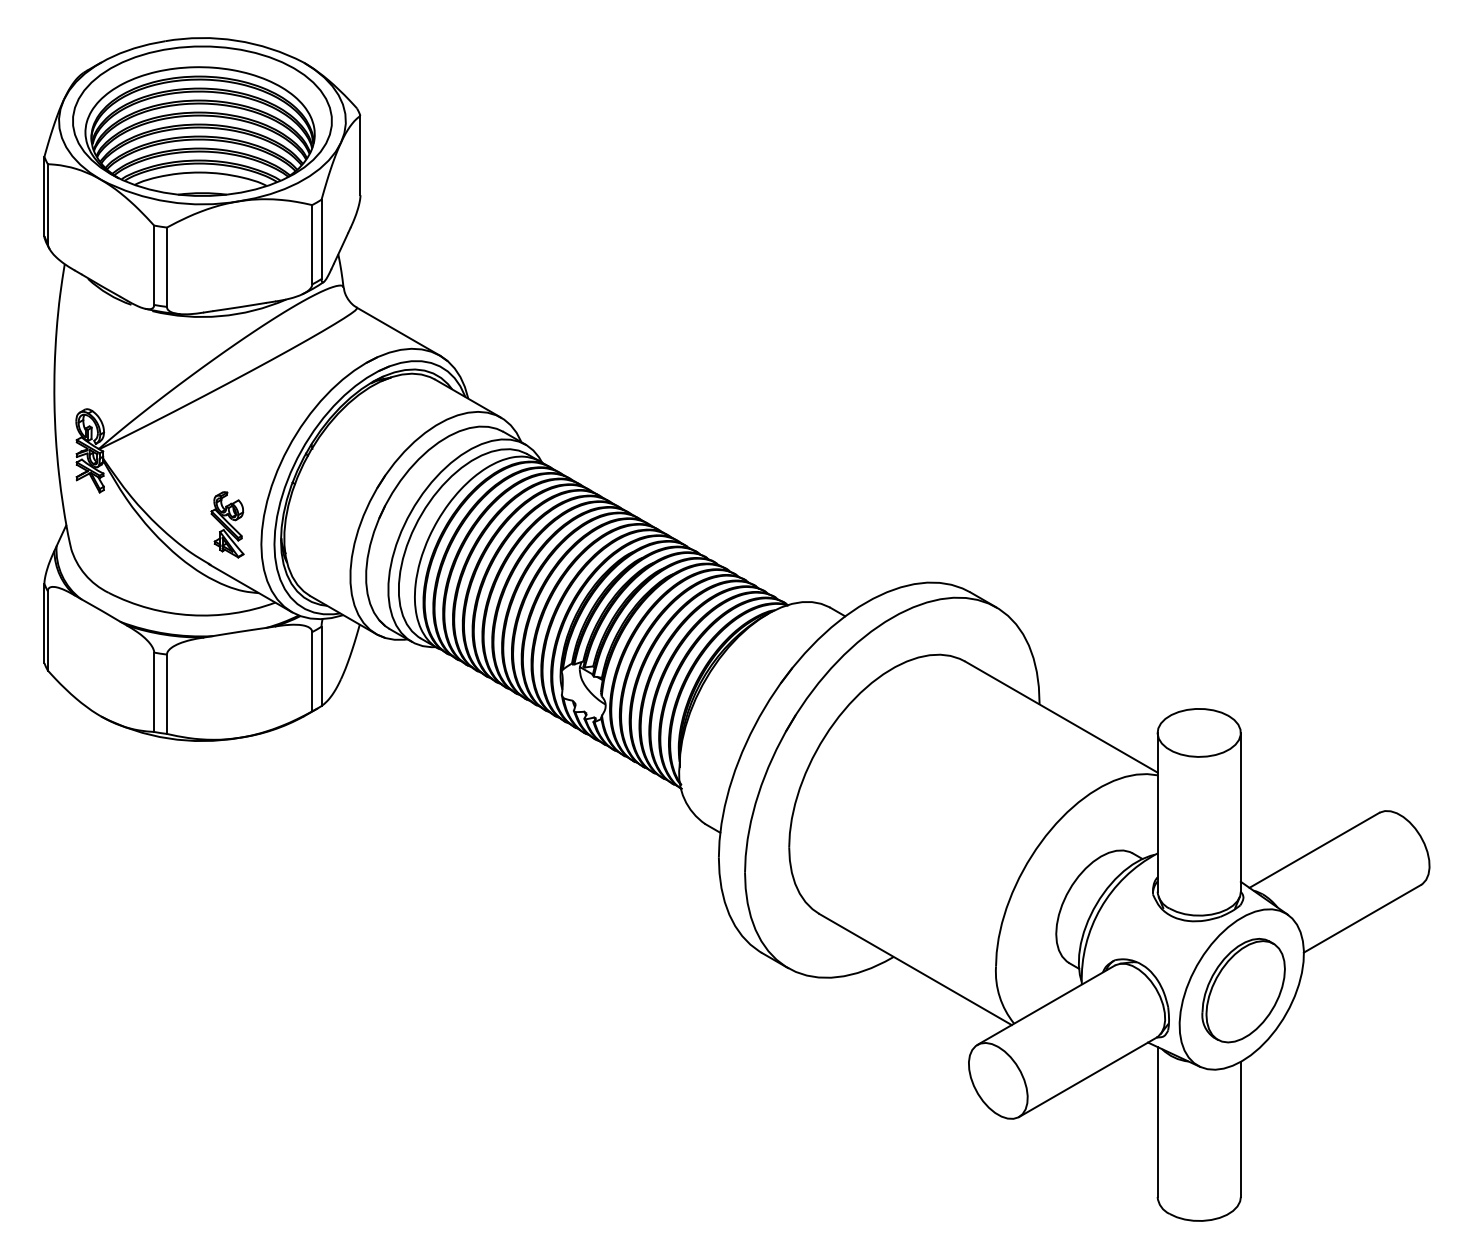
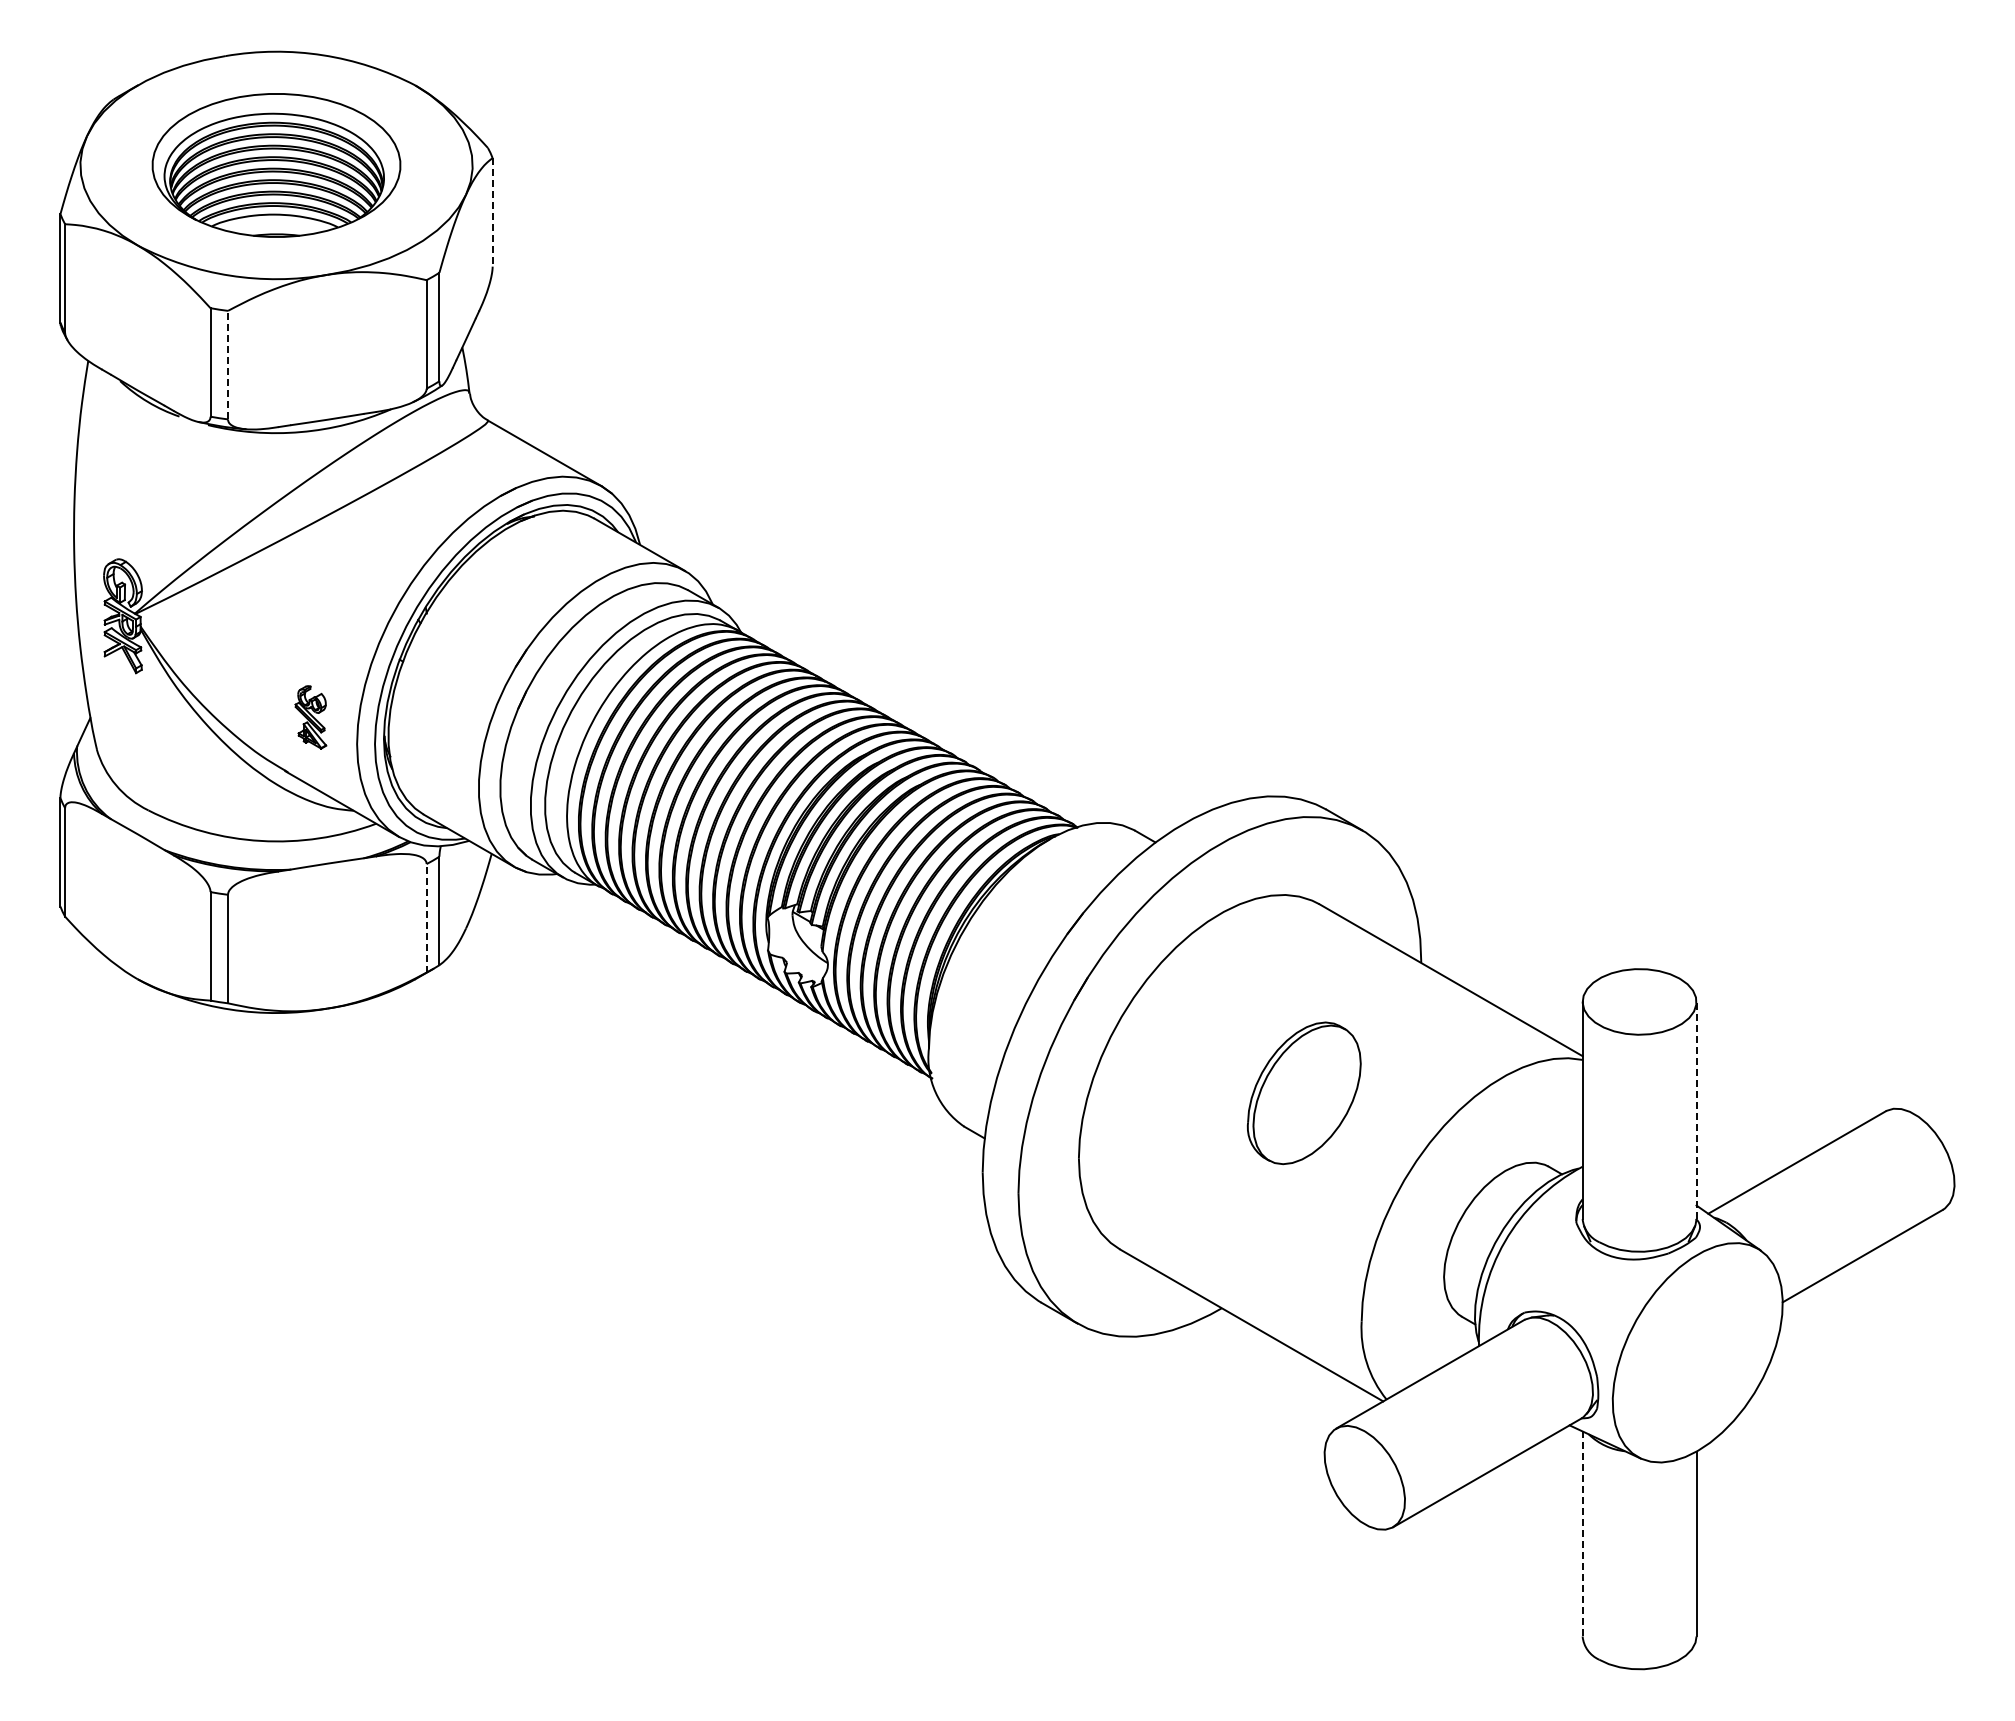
part: (202, 121) -> (276, 165), size x0.7
line: (360, 155) -> (492, 212), solid -> dashed
line: (167, 266) -> (228, 364), solid -> dashed
part: (227, 524) -> (310, 717), size x0.7
line: (312, 671) -> (426, 917), solid -> dashed
line: (1240, 812) -> (1696, 1110), solid -> dashed
part: (1243, 990) -> (1303, 1093), moved
line: (1157, 1121) -> (1582, 1533), solid -> dashed

